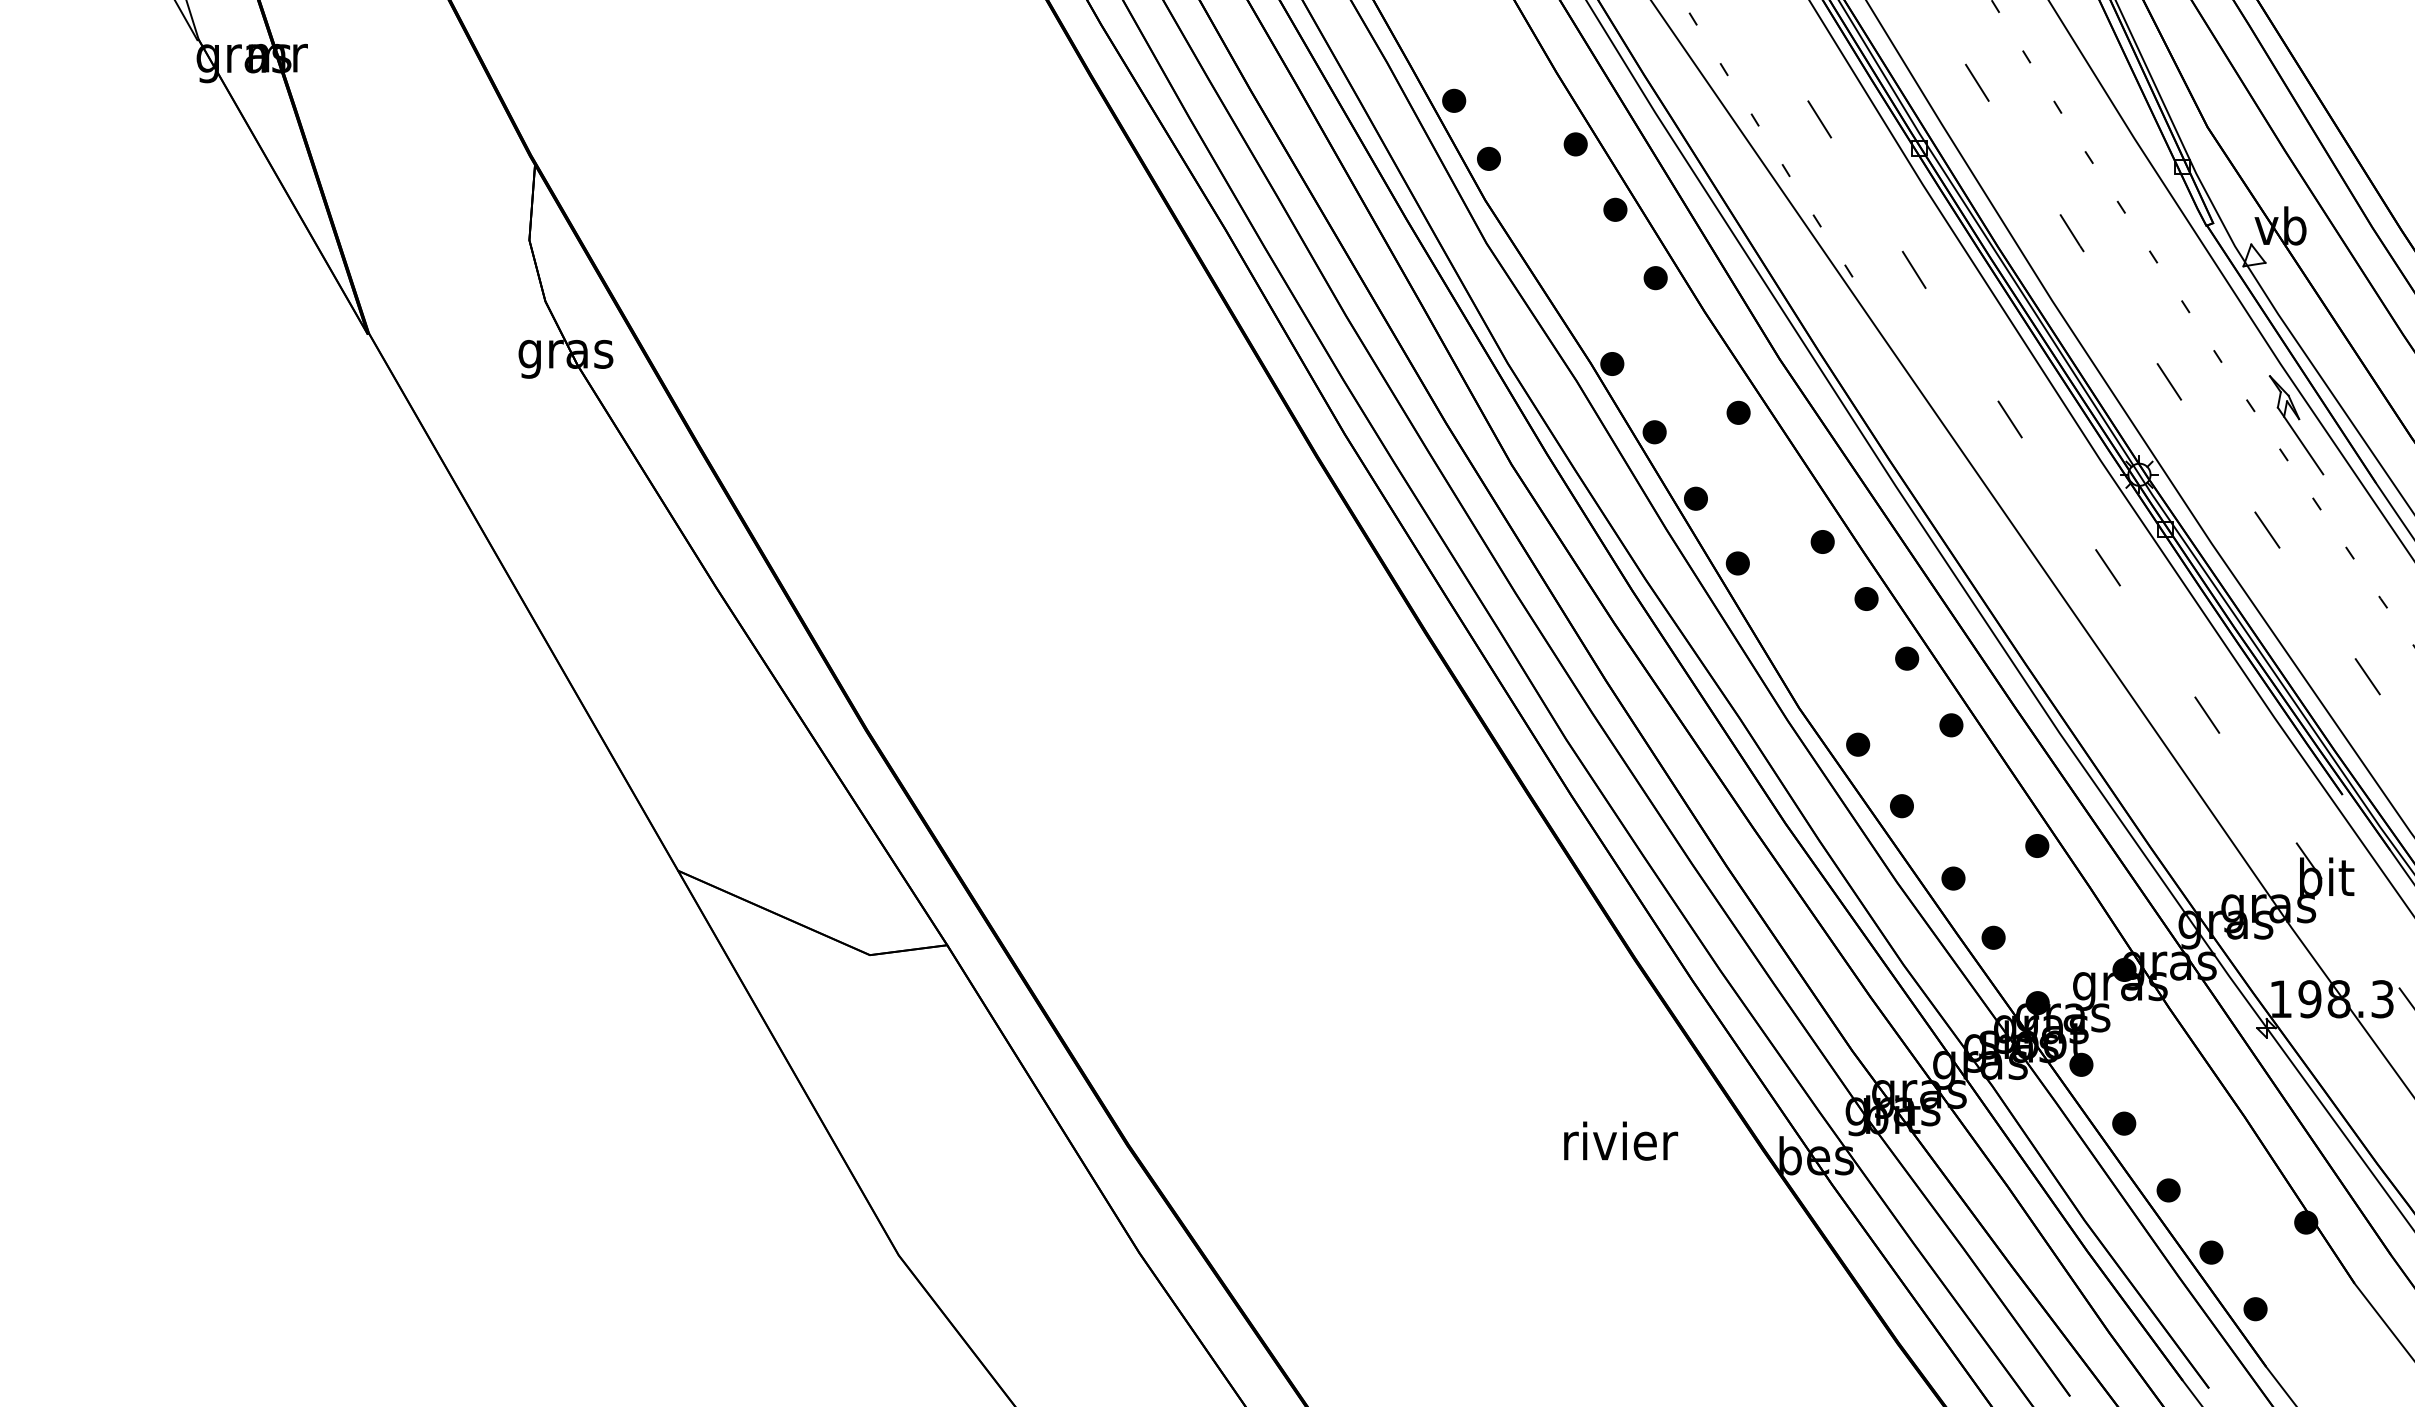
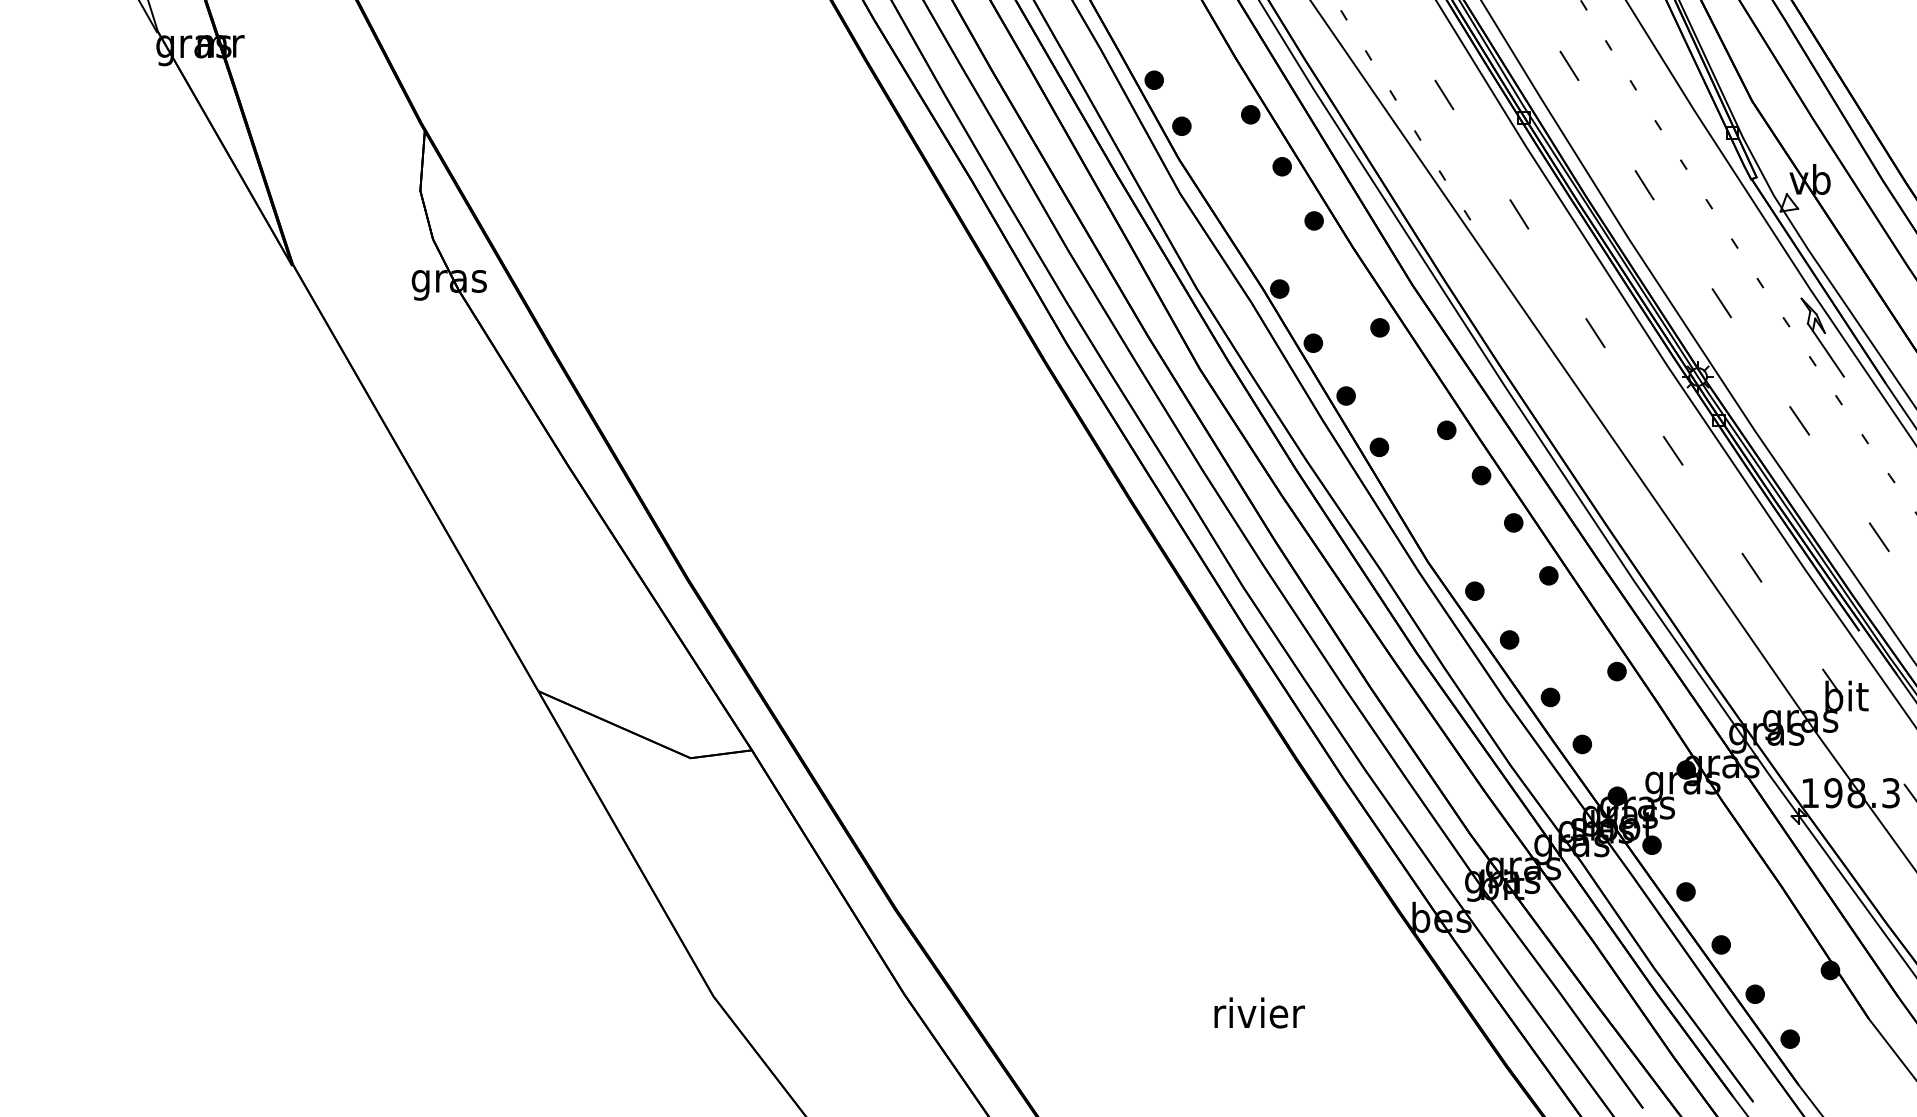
text: (1621, 1140) -> (1260, 1012), moved

